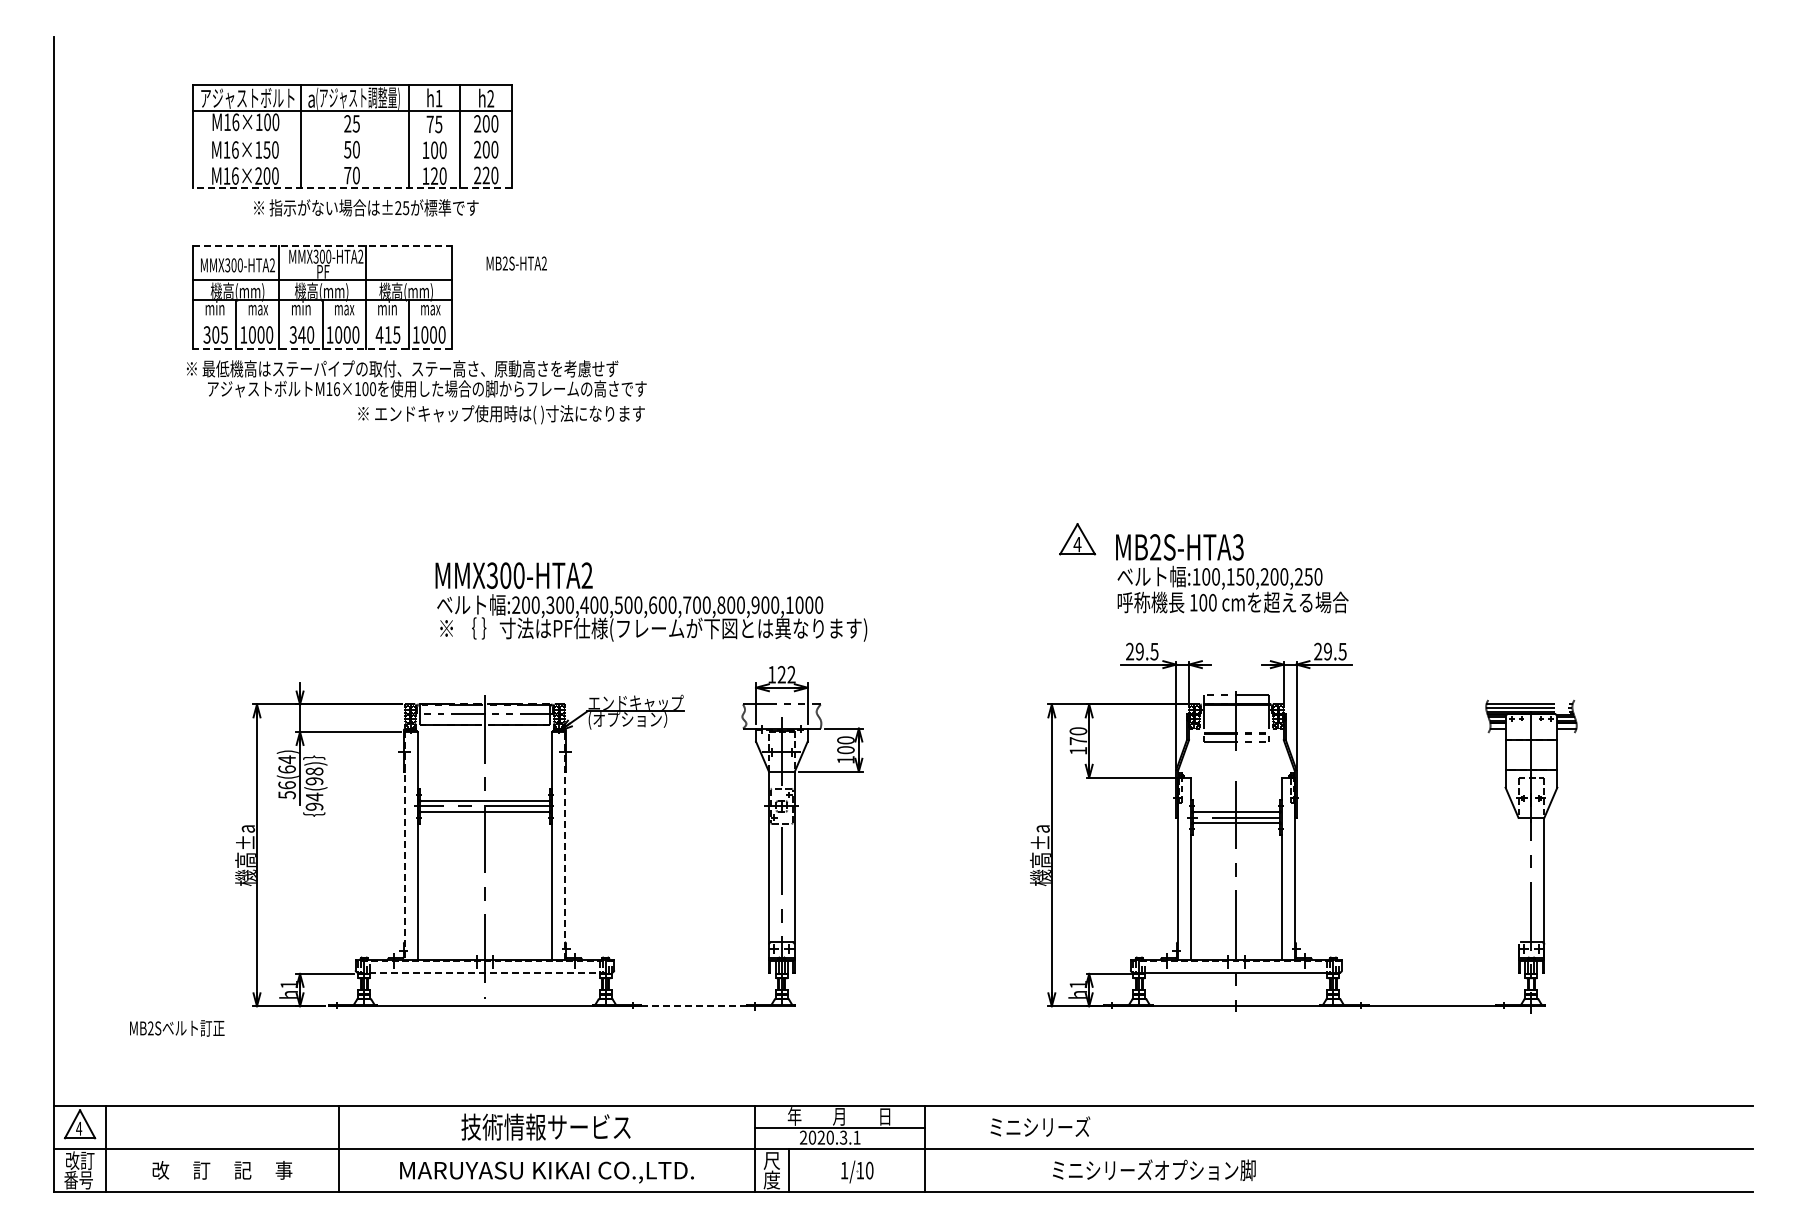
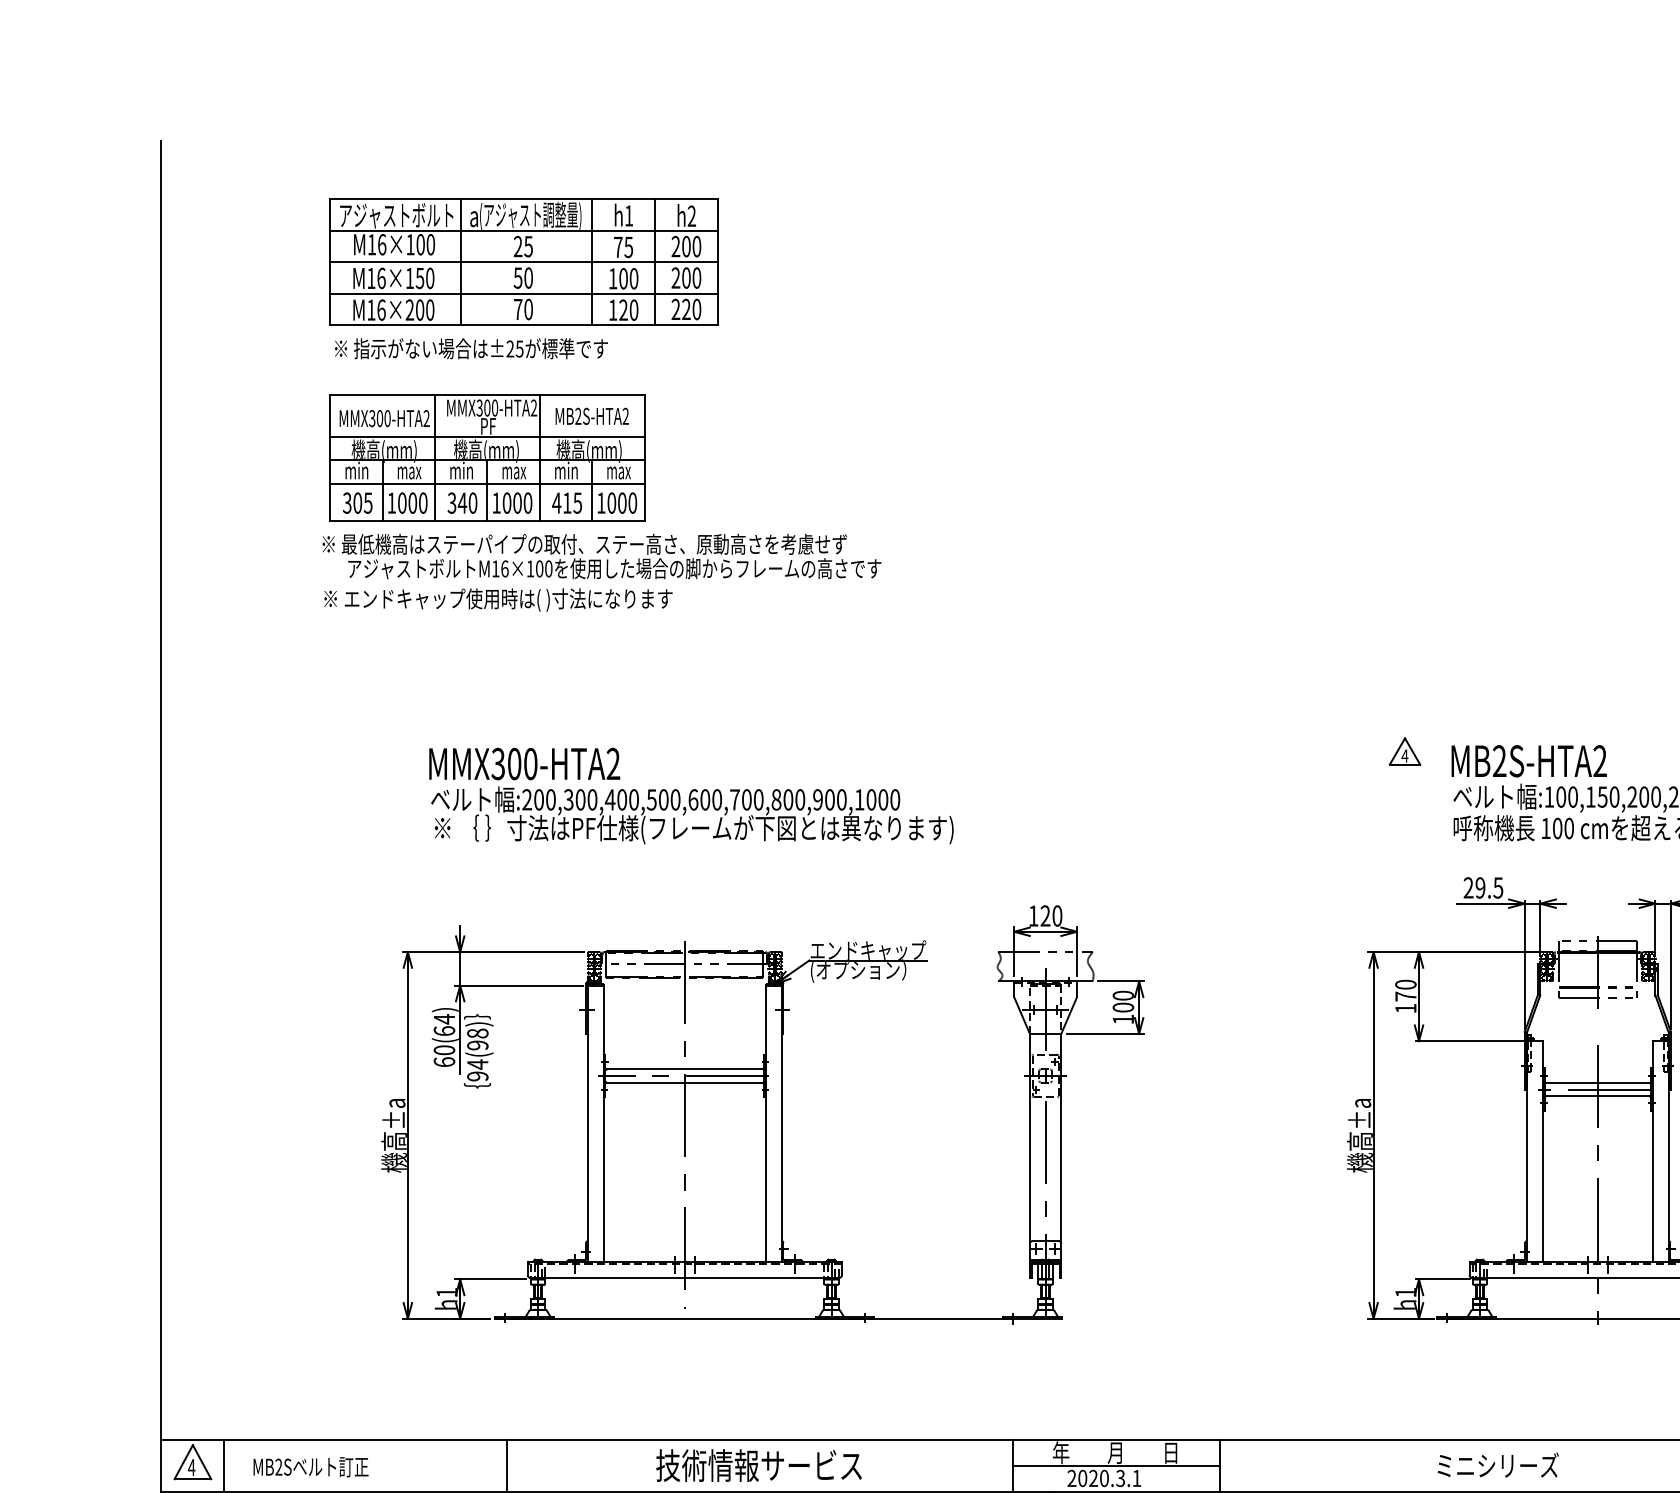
line: (352, 136) -> (523, 262), added
line: (352, 162) -> (523, 293), added
line: (352, 188) -> (523, 325), dashed -> solid
text: (366, 207) -> (471, 348), moved
line: (322, 245) -> (487, 394), dashed -> solid
text: (516, 263) -> (591, 416), moved
line: (322, 319) -> (487, 484), added
line: (321, 349) -> (486, 520), dashed -> solid
text: (501, 414) -> (498, 599), moved
part: (1077, 539) -> (1404, 751), size x0.71
text: (1237, 547) -> (1599, 761), MB2S-HTA3 -> MB2S-HTA2
text: (651, 601) -> (691, 795), moved
text: (791, 674) -> (1057, 915), 122 -> 120
text: (286, 790) -> (443, 1056), 56(64) -> 60(64)
line: (564, 844) -> (781, 1122), dashed -> solid
line: (405, 845) -> (588, 1123), dashed -> solid
line: (485, 972) -> (685, 1277), dashed -> solid
line: (693, 1006) -> (938, 1319), dashed -> solid
text: (177, 1028) -> (311, 1467), moved
text: (1040, 1126) -> (1498, 1464), moved

